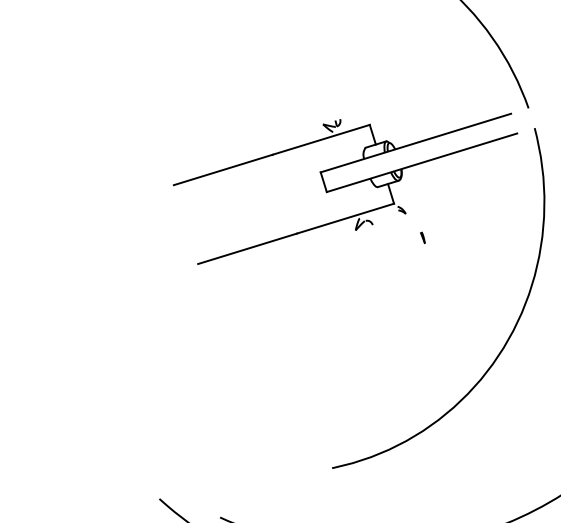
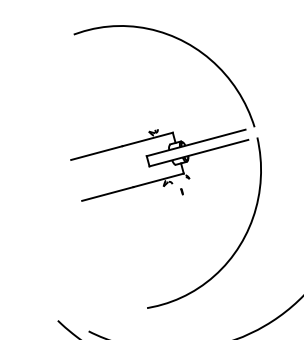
part: (421, 237) -> (181, 191), moved

